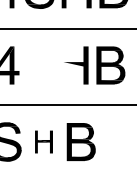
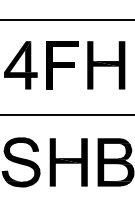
fill: (39, 65) -> (63, 65), added
fill: (70, 65) -> (102, 65), added
part: (43, 141) -> (68, 161), size x1.67

